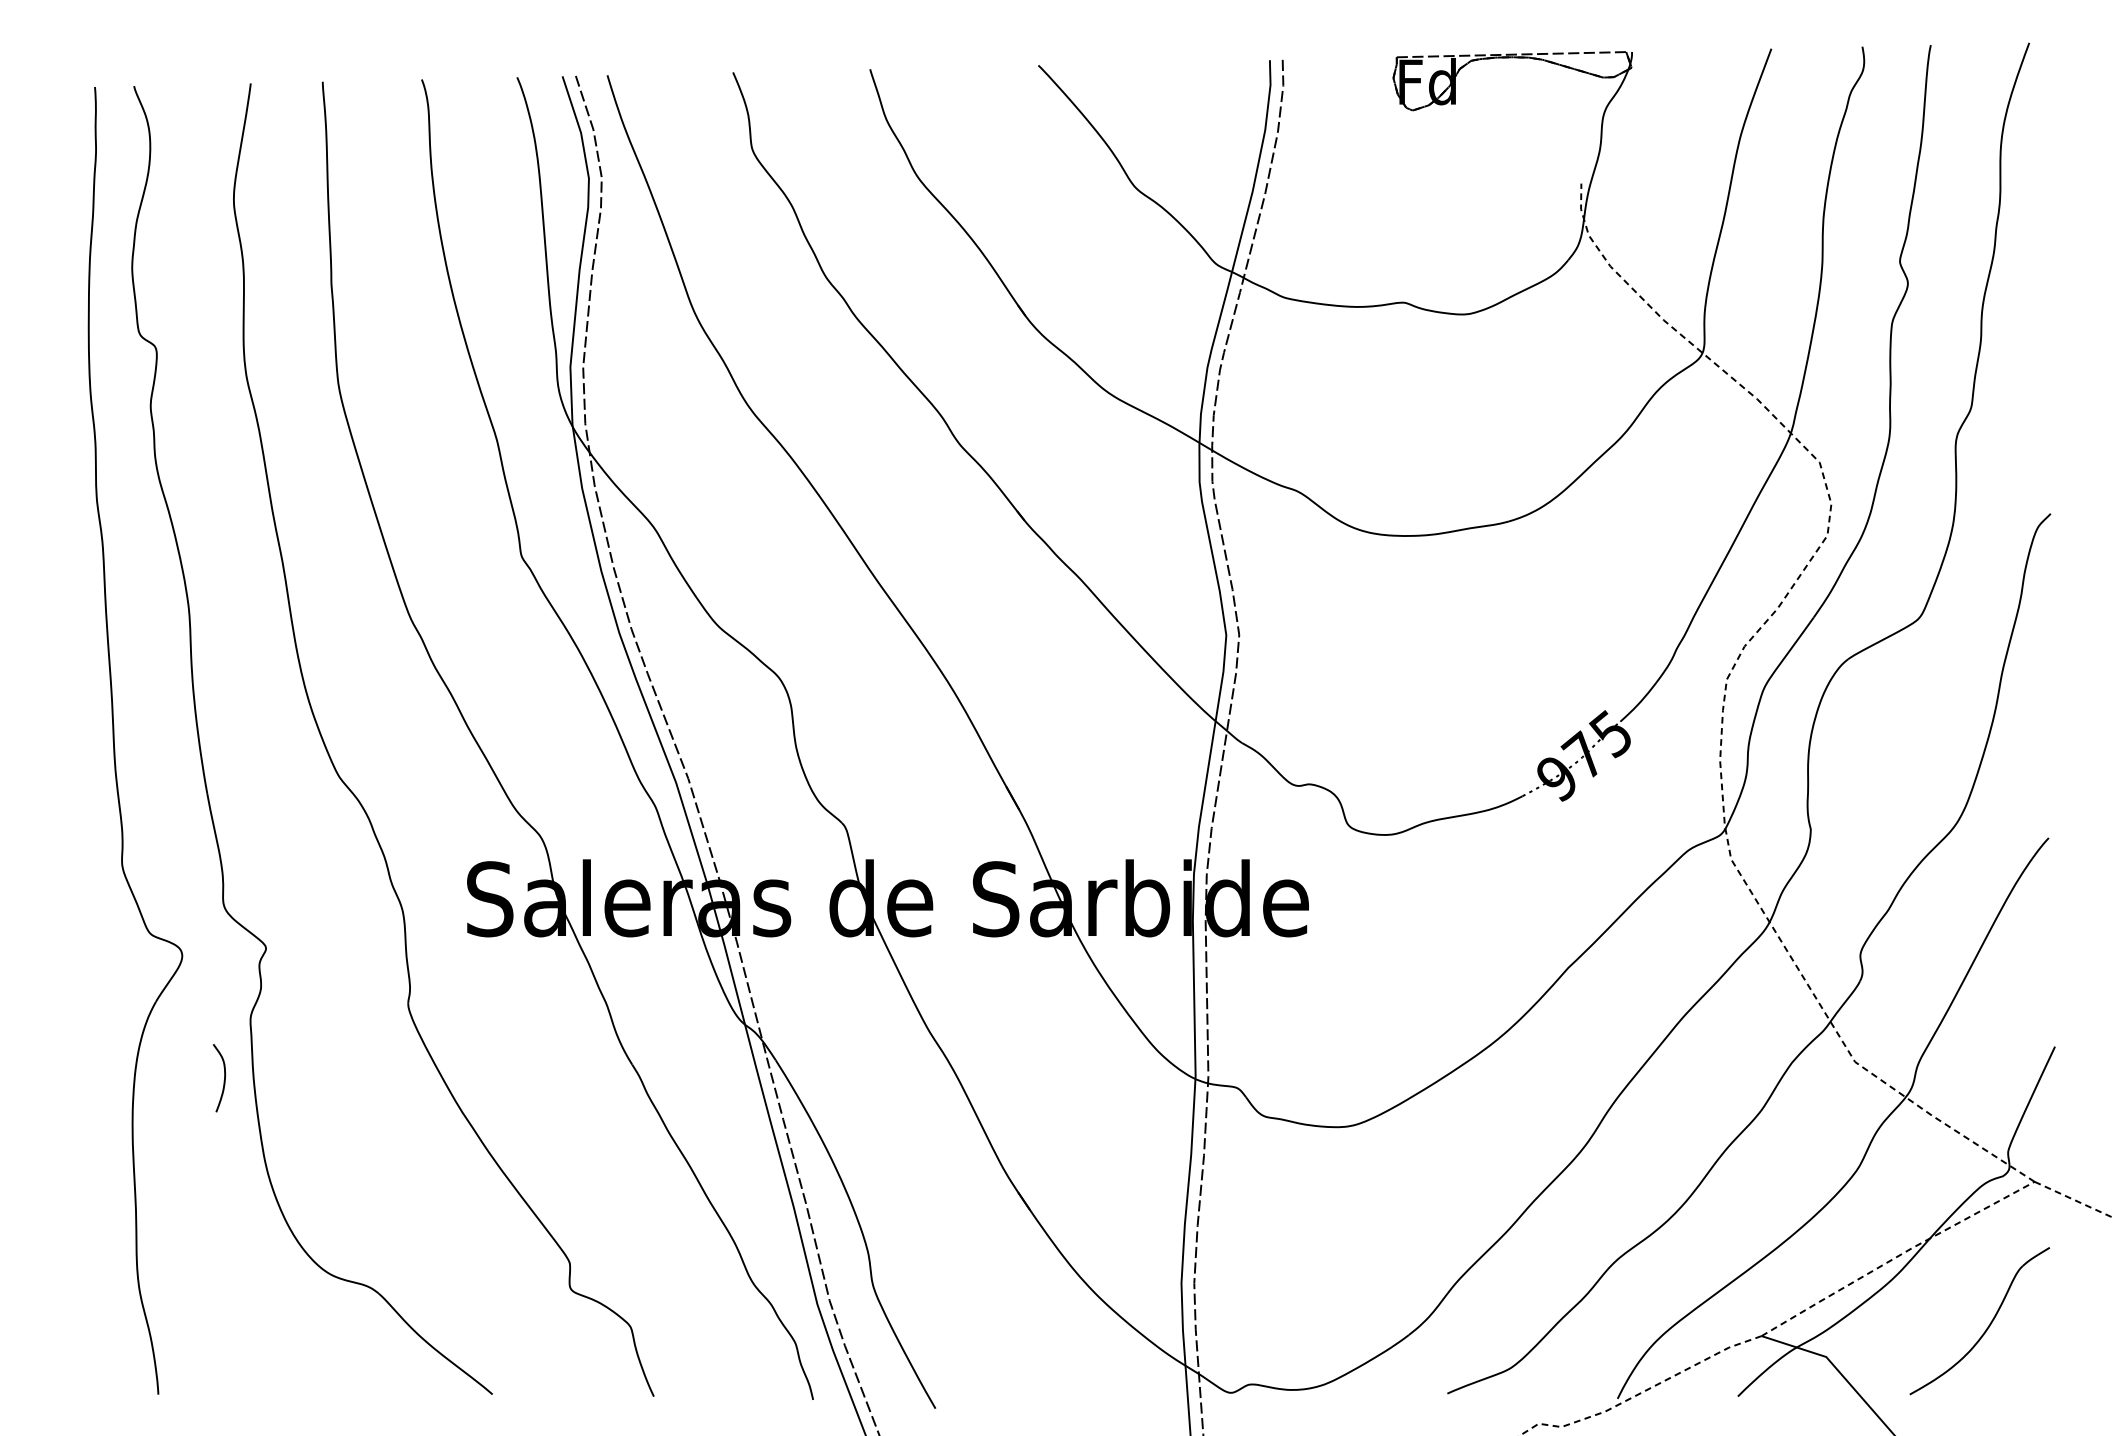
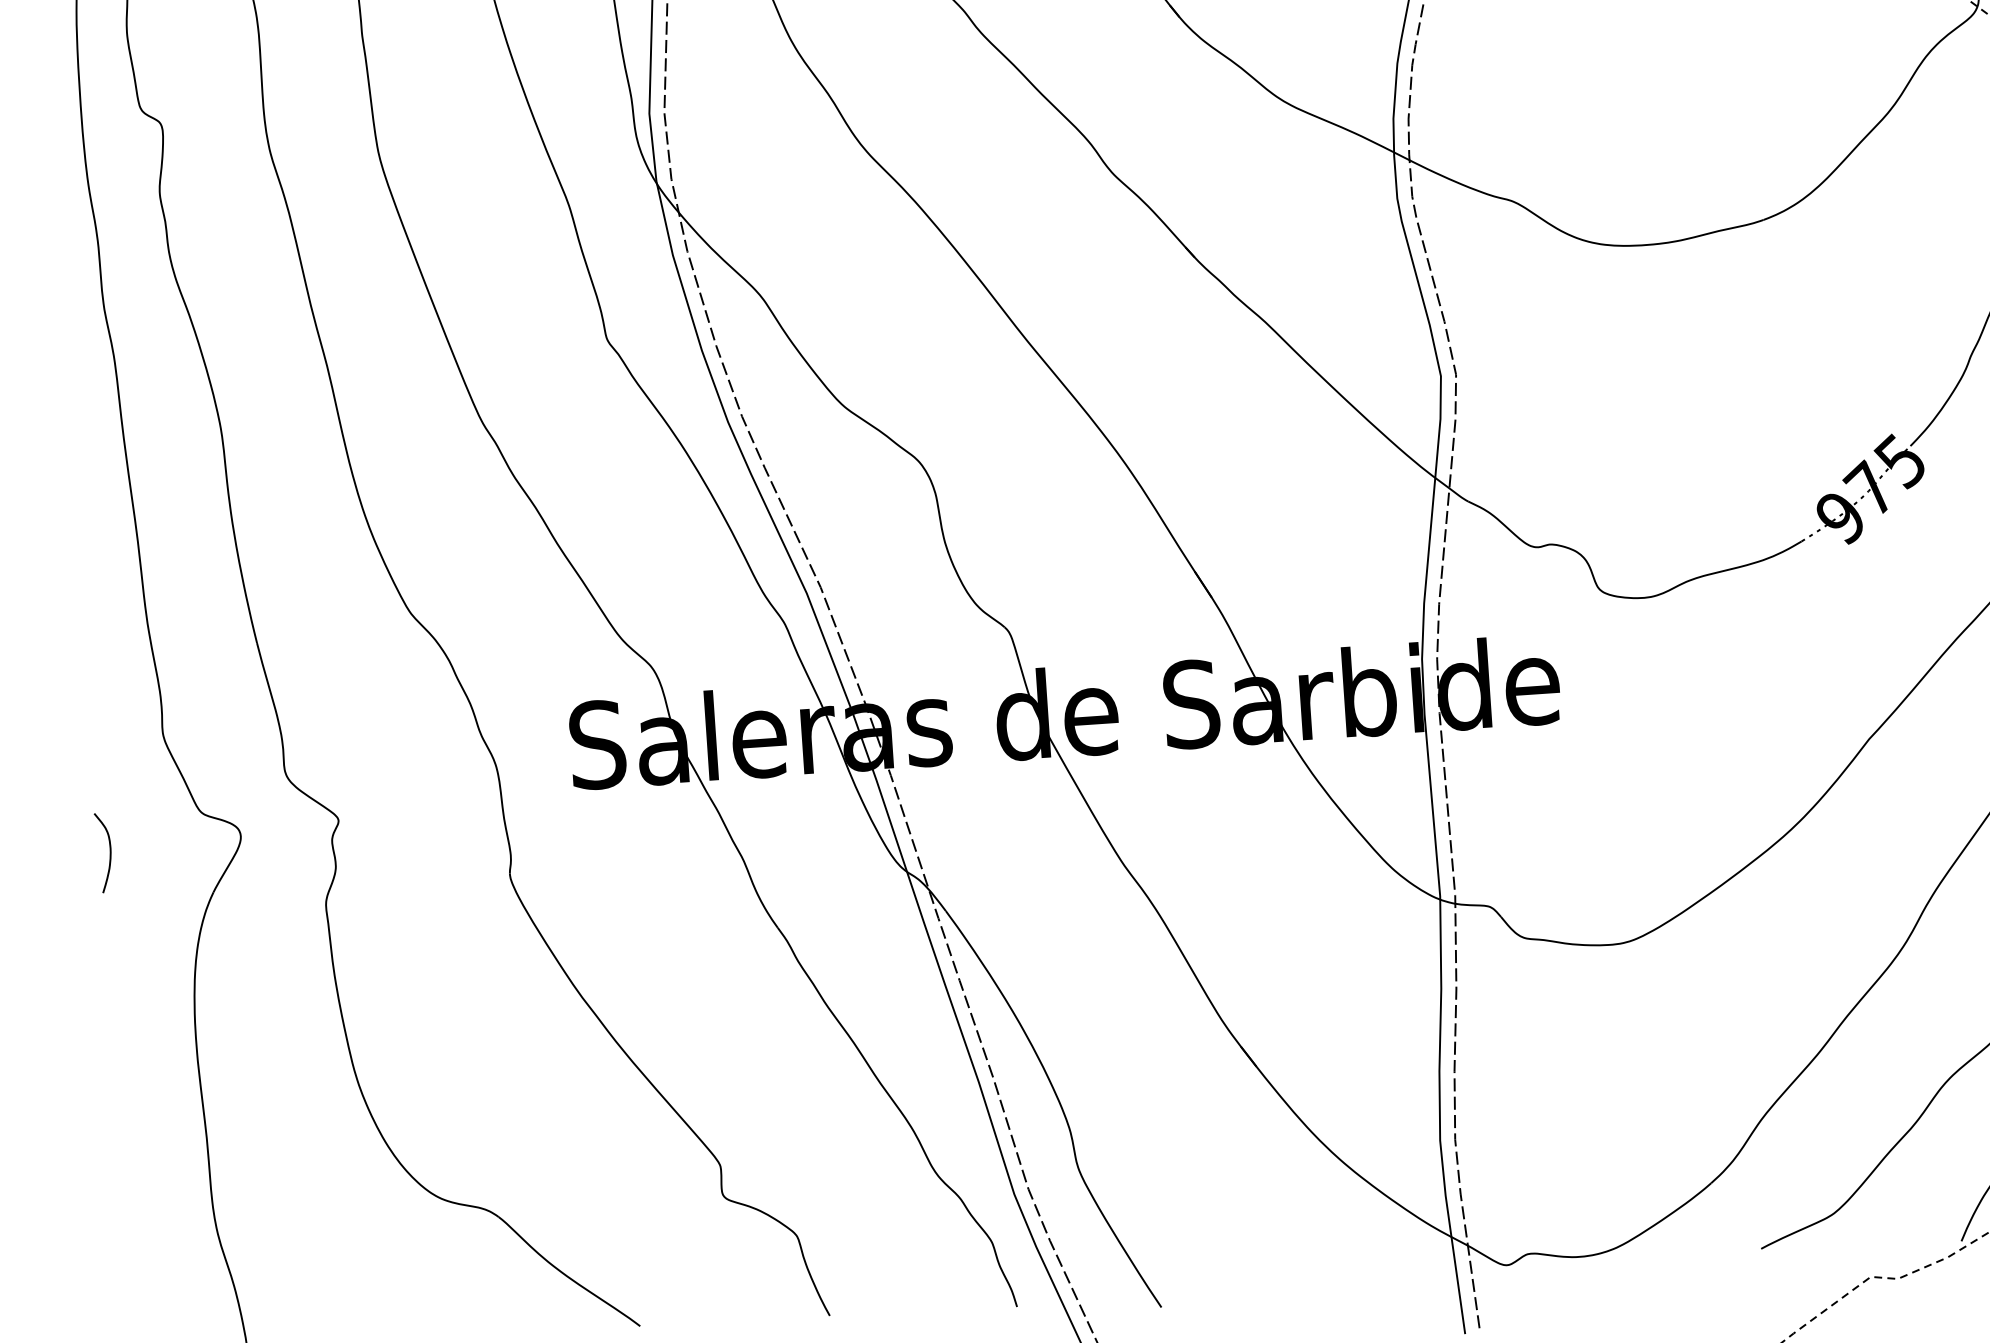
curve: (223, 1080) -> (109, 855), moved

